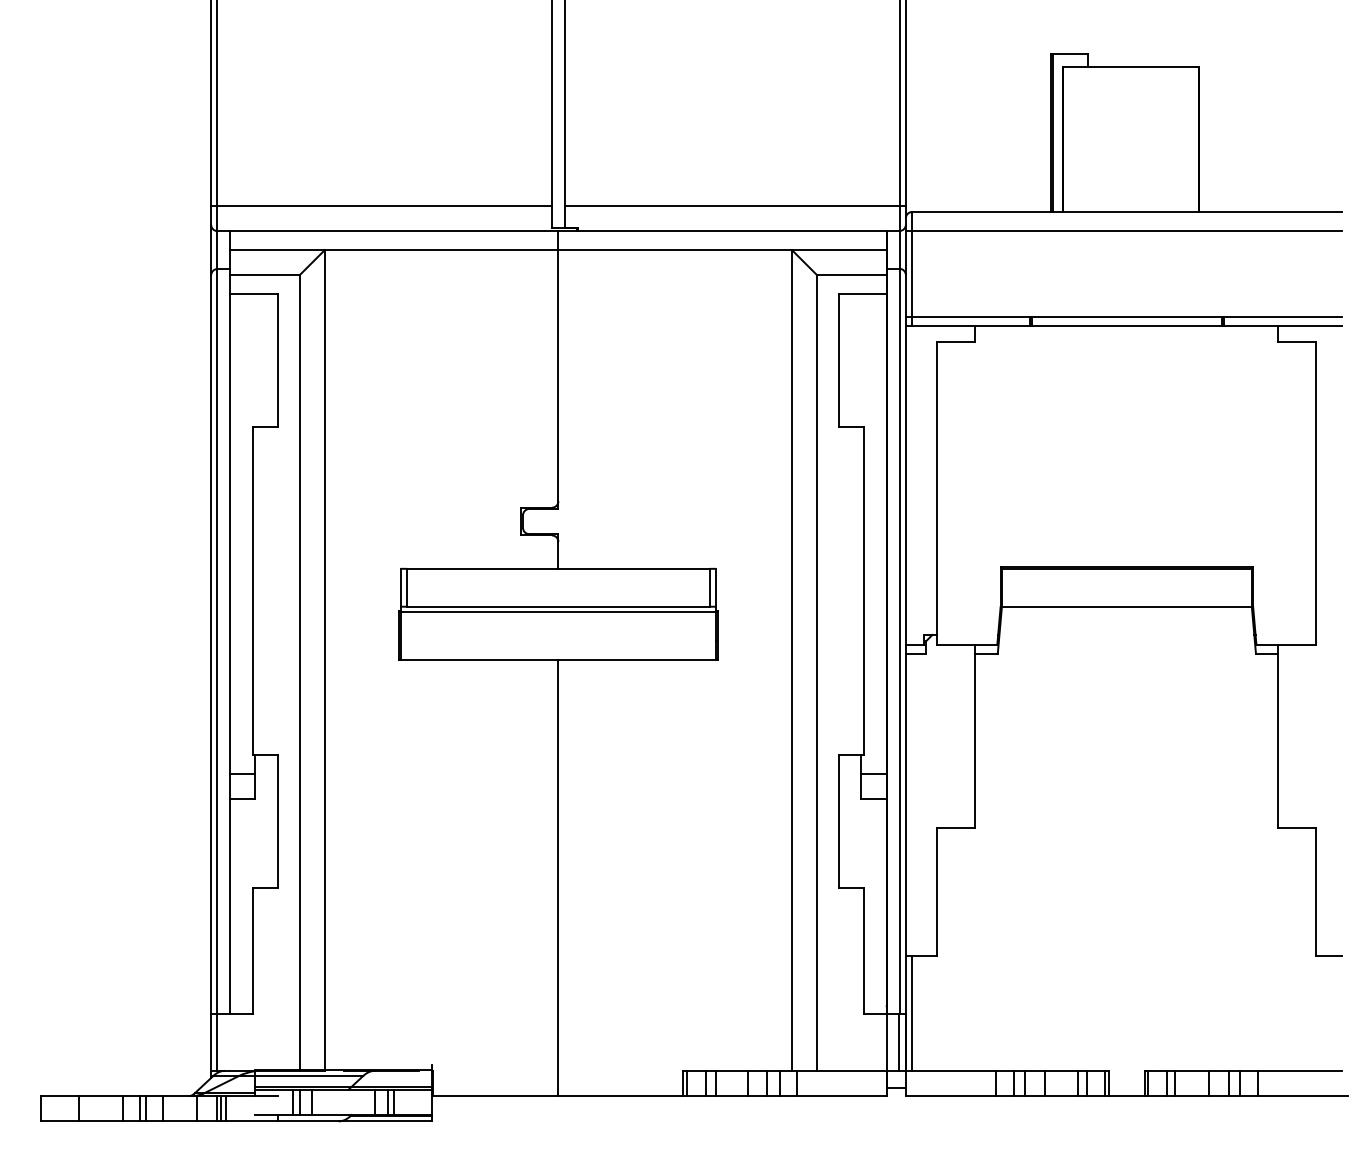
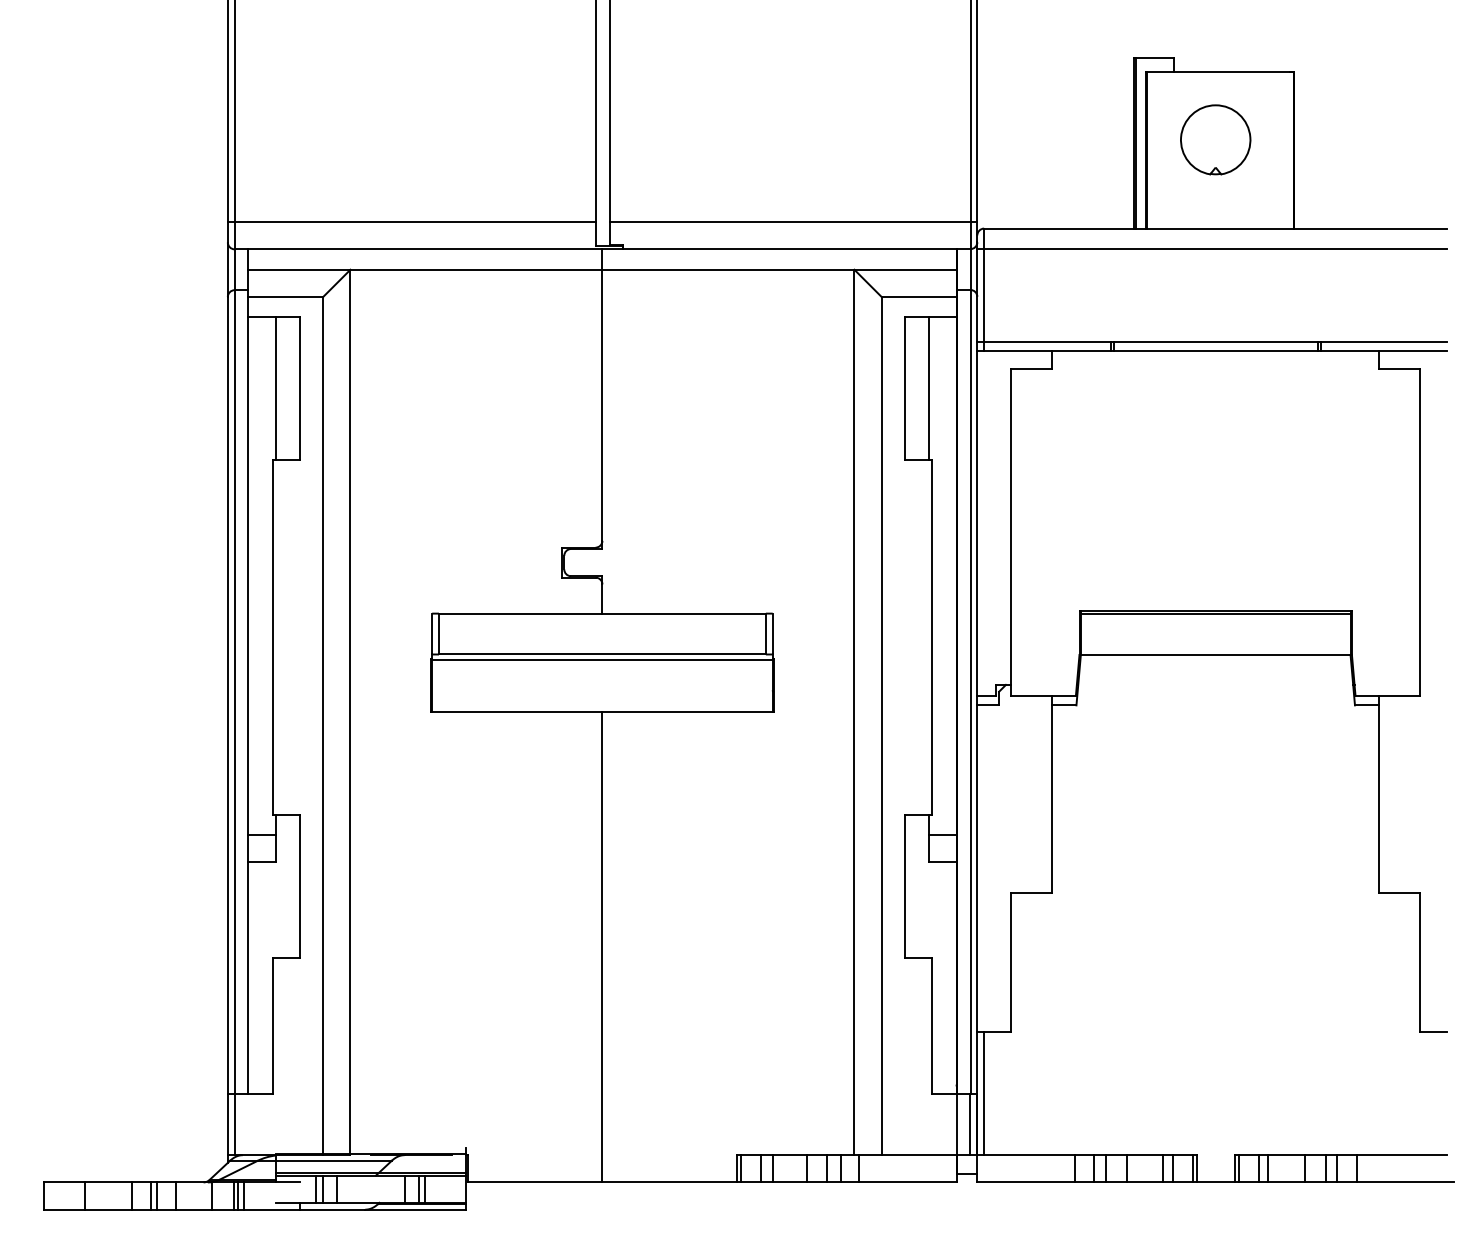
part: (1126, 129) -> (1215, 139), added
line: (255, 360) -> (275, 388), added
line: (861, 360) -> (929, 388), added

